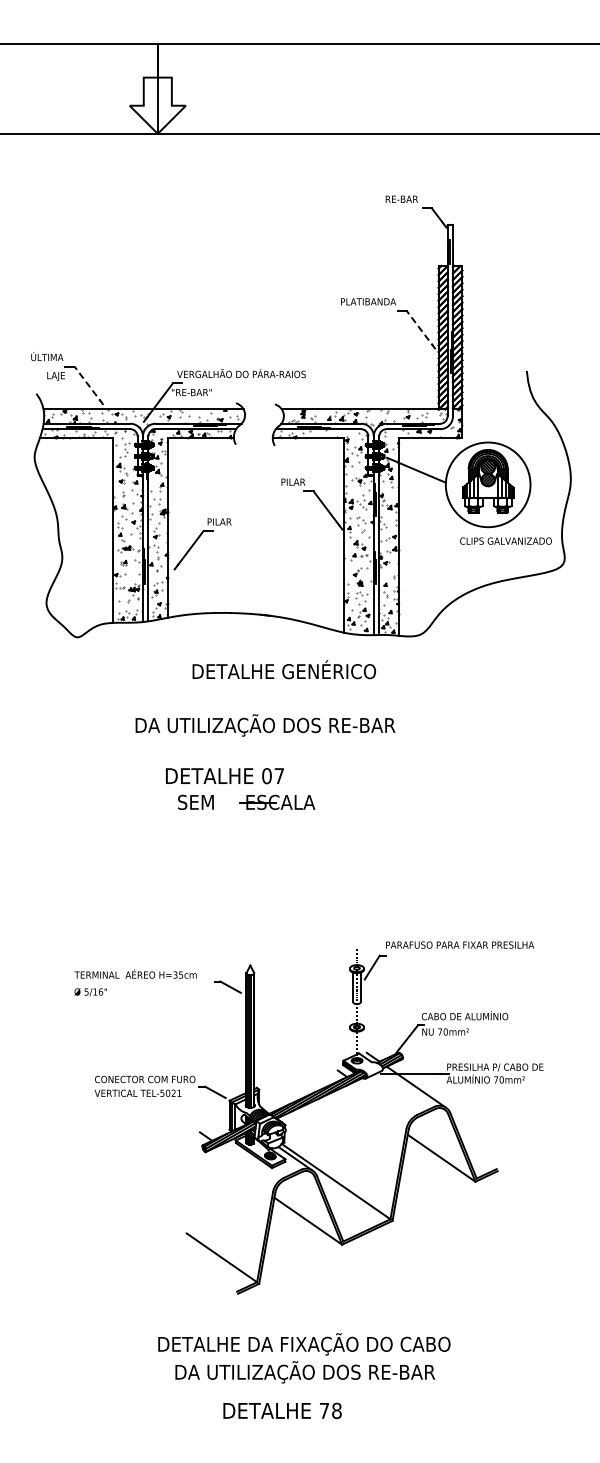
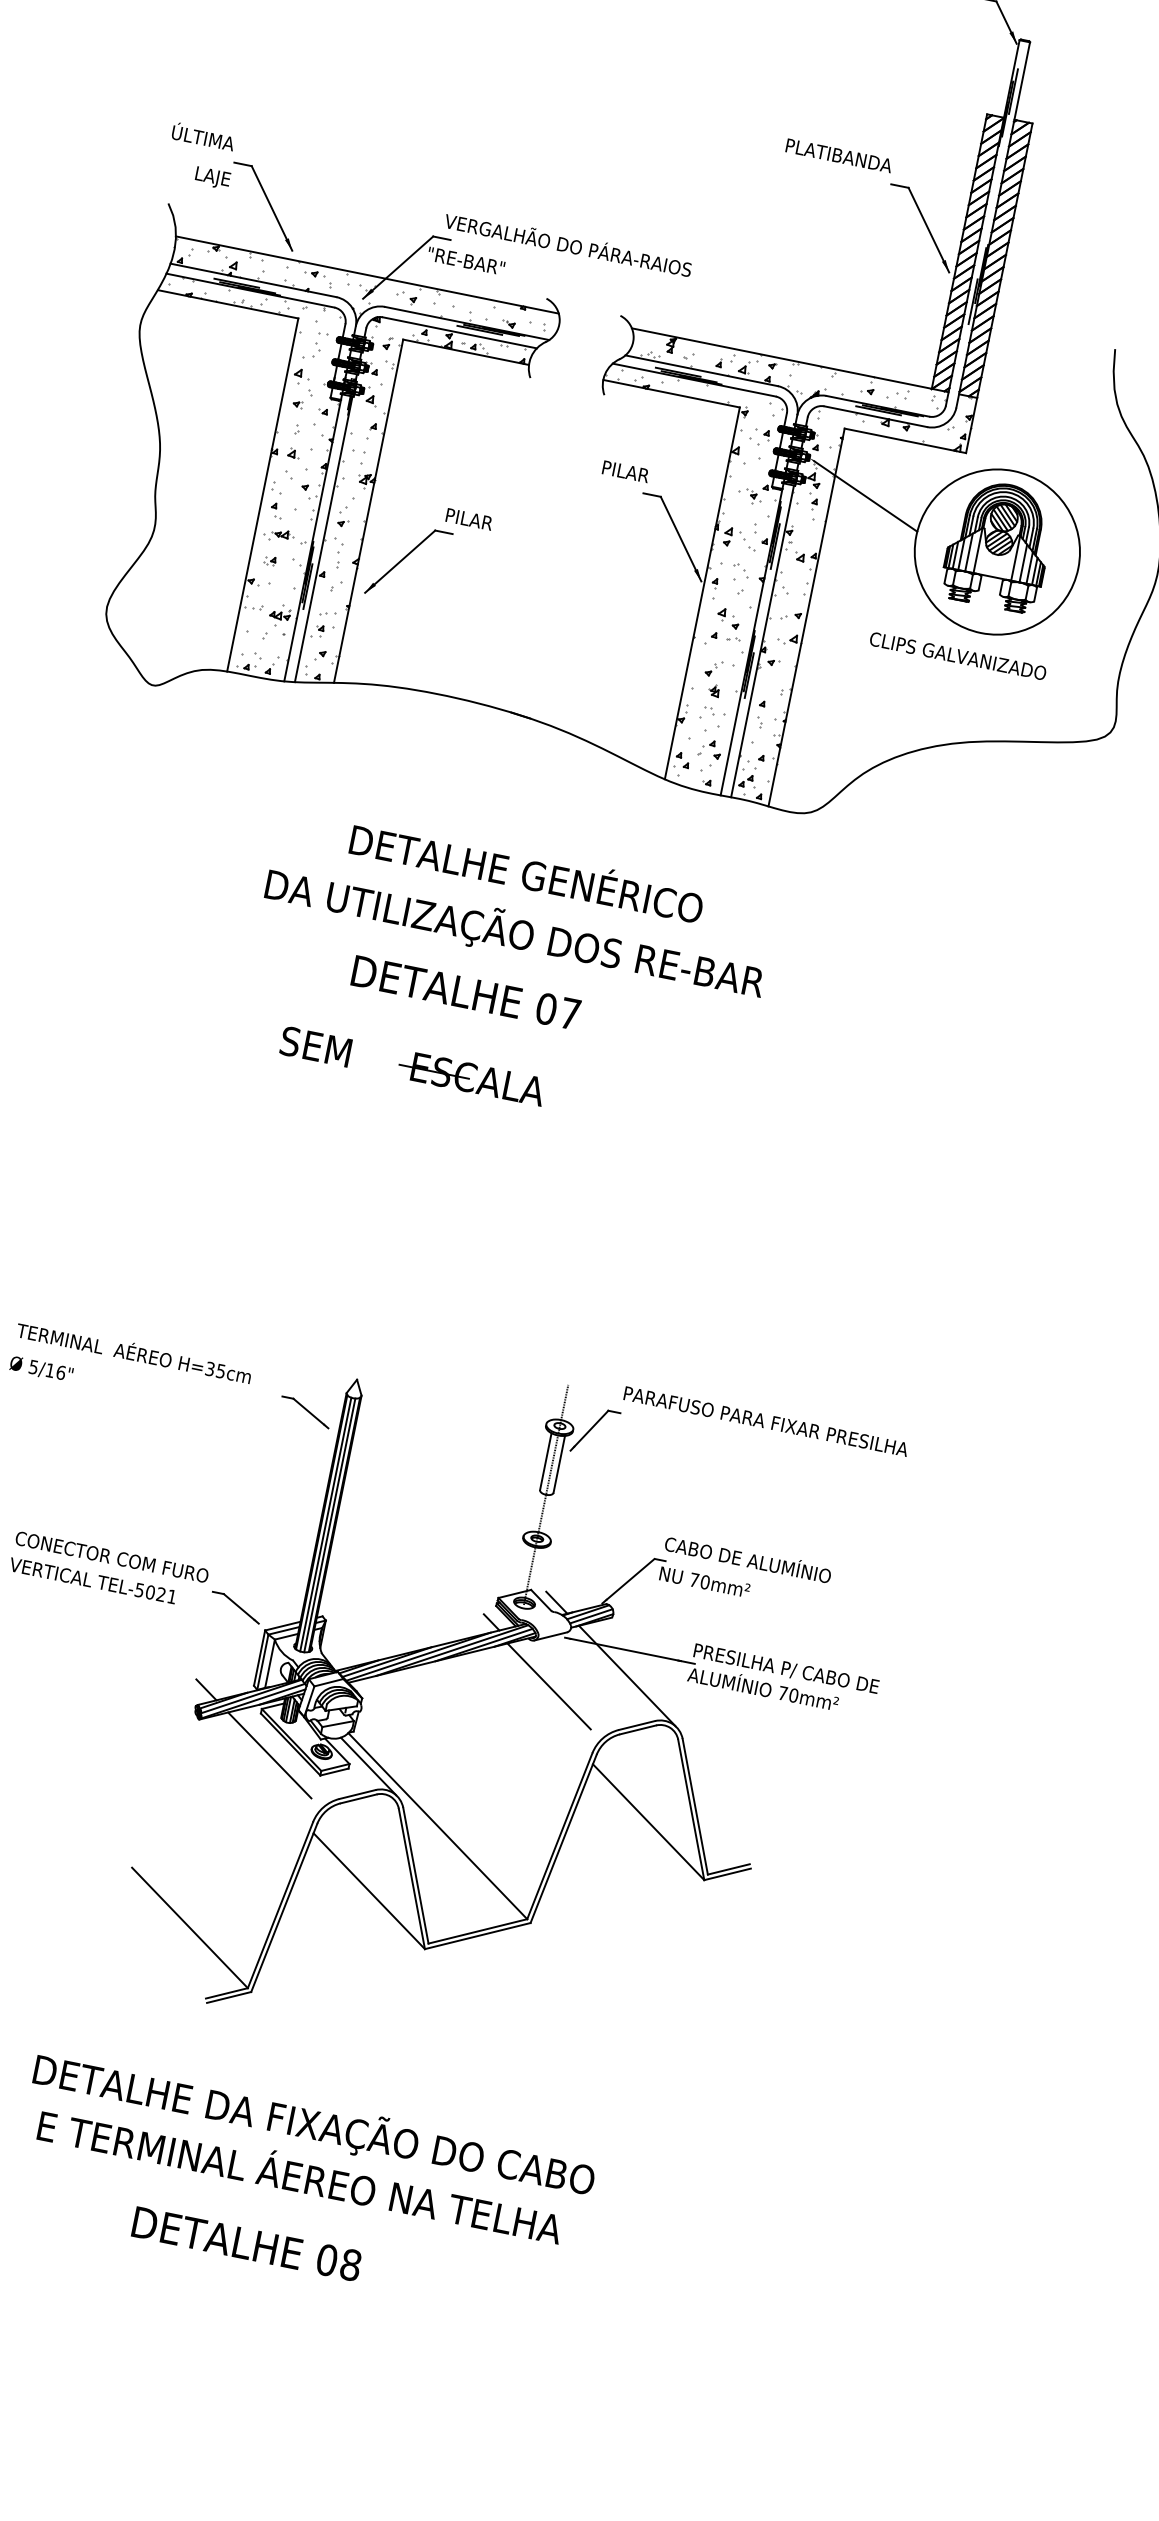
line: (420, 329) -> (927, 228), dashed -> solid
line: (88, 385) -> (271, 207), dashed -> solid
text: (505, 540) -> (957, 654), moved
text: (284, 669) -> (527, 870), moved
text: (265, 725) -> (514, 933), moved
text: (224, 776) -> (465, 993), moved
line: (377, 1099) -> (548, 1685), added
line: (244, 1162) -> (269, 1754), added
text: (302, 1372) -> (299, 2178), DA UTILIZAÇÃO DOS RE-BAR -> E TERMINAL ÁEREO NA TELHA
text: (324, 1410) -> (327, 2259), 78 -> 08

